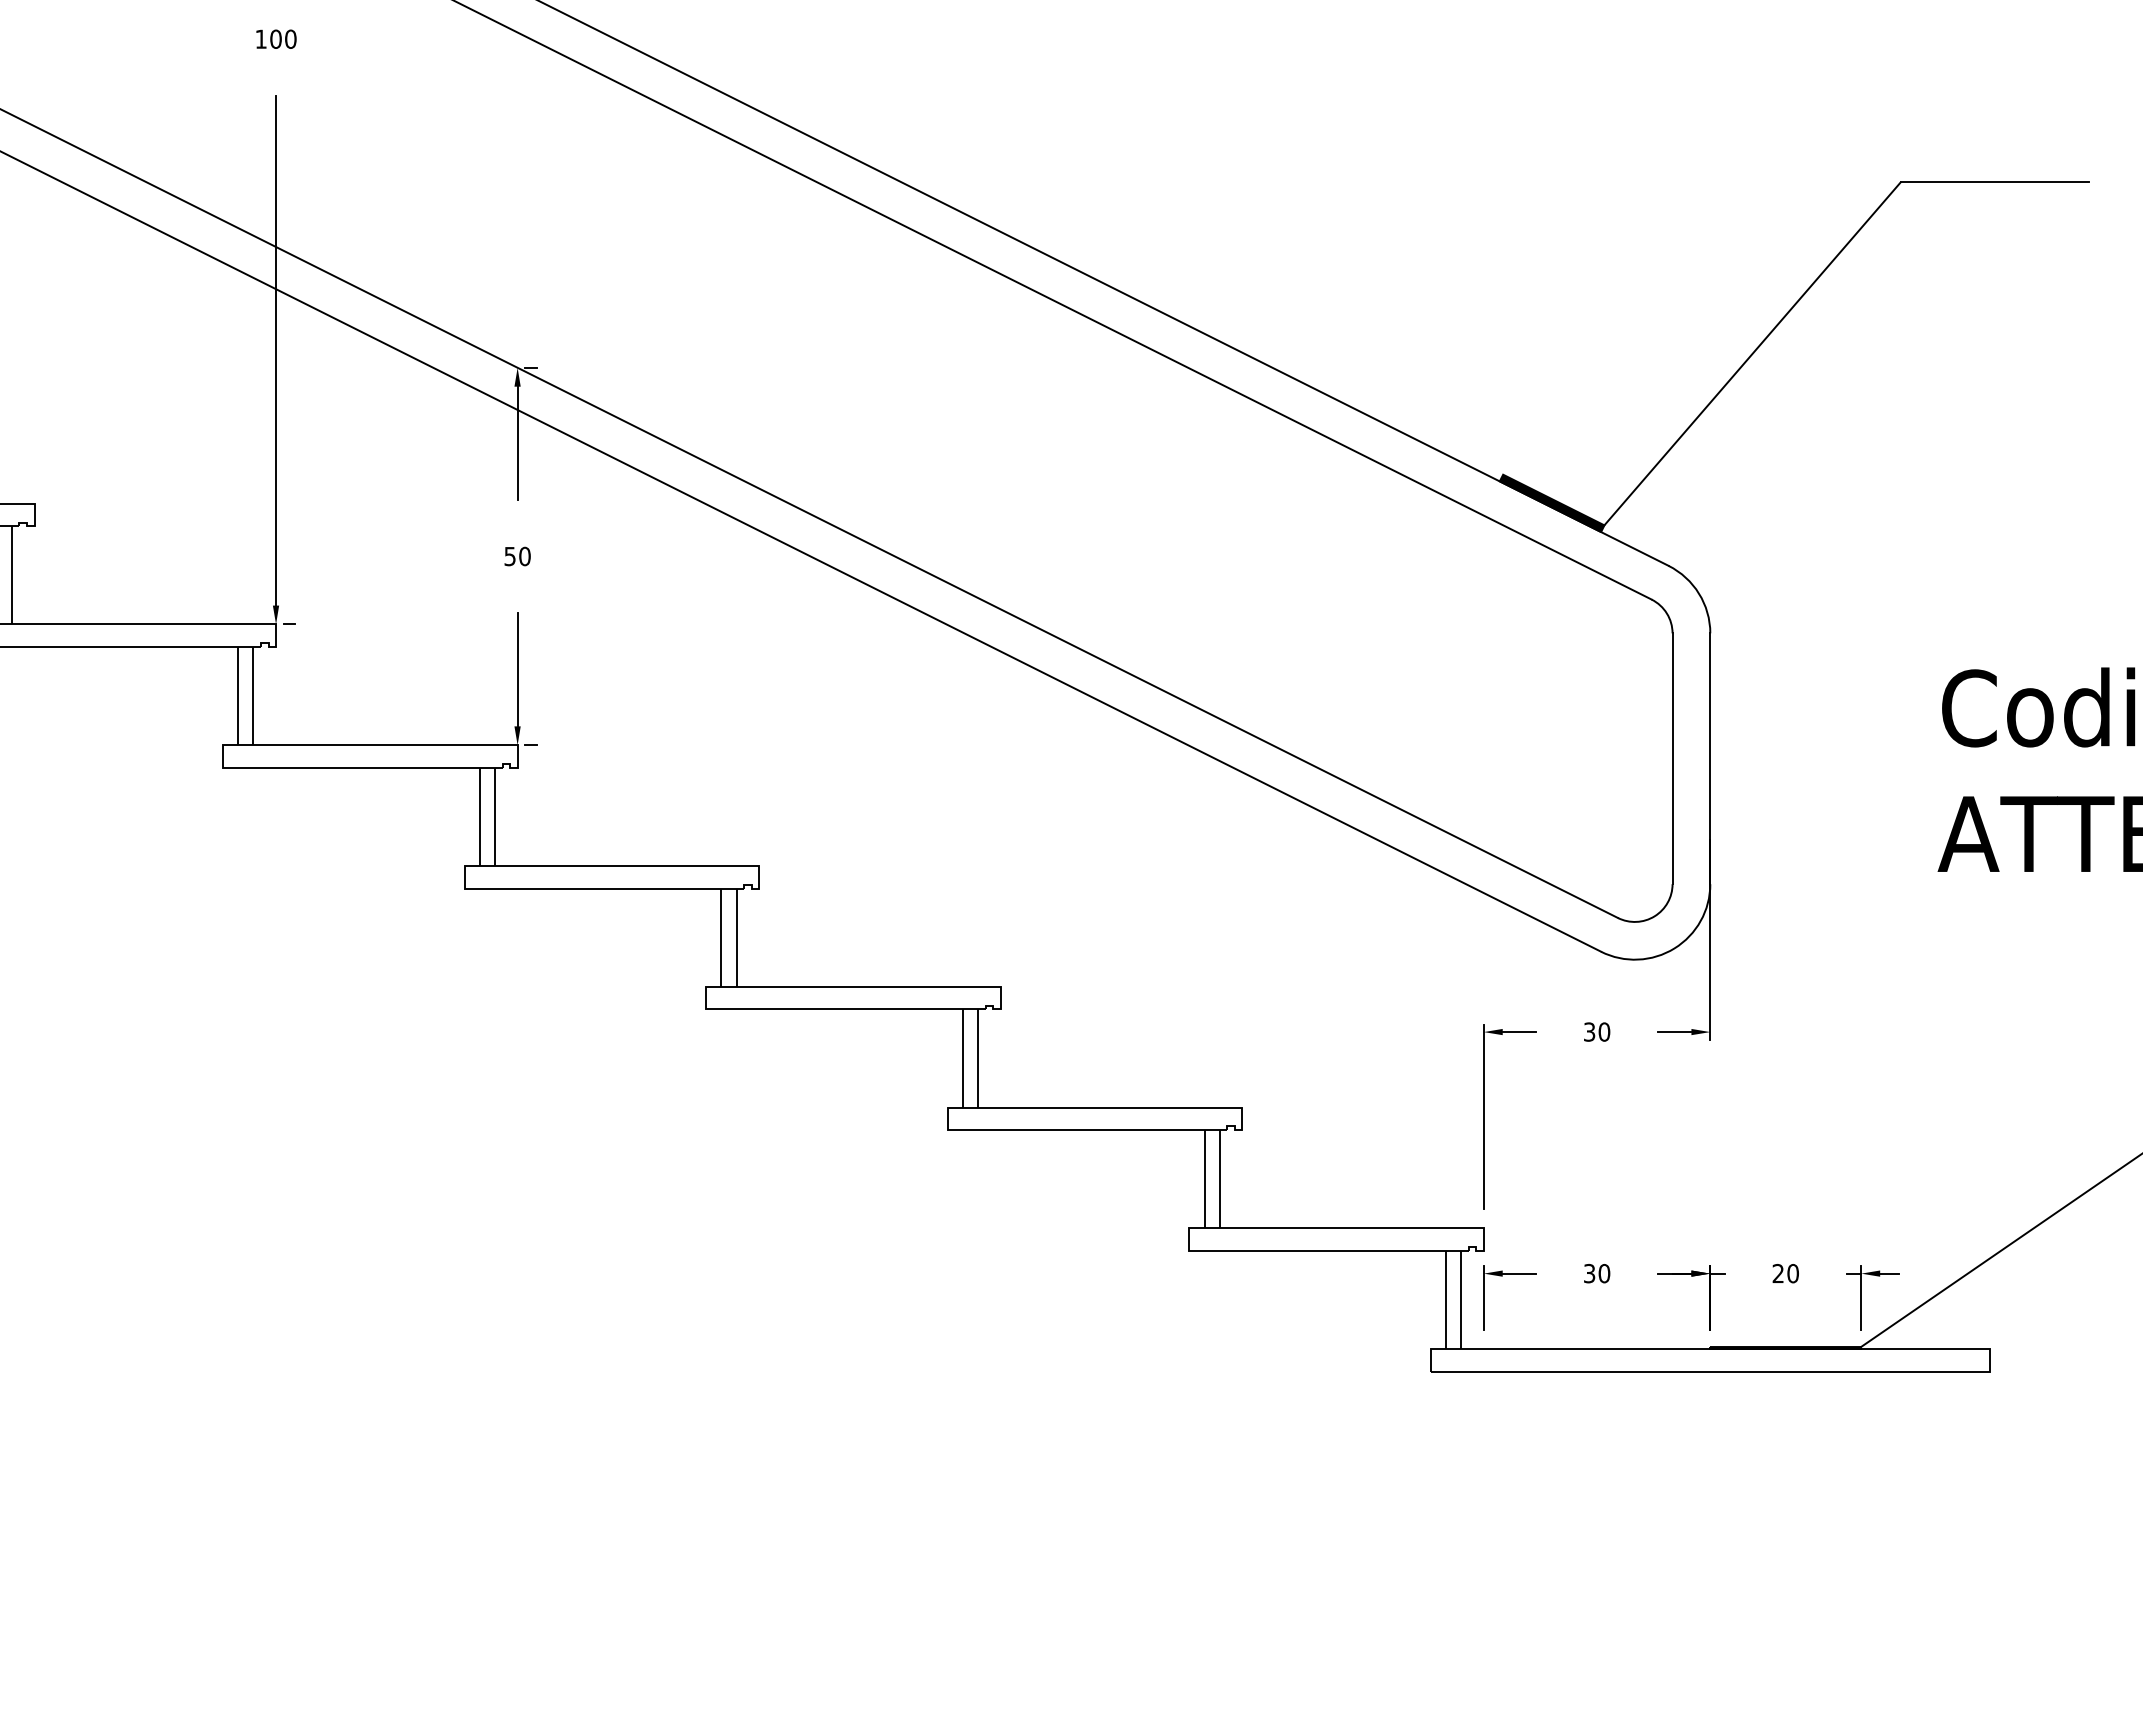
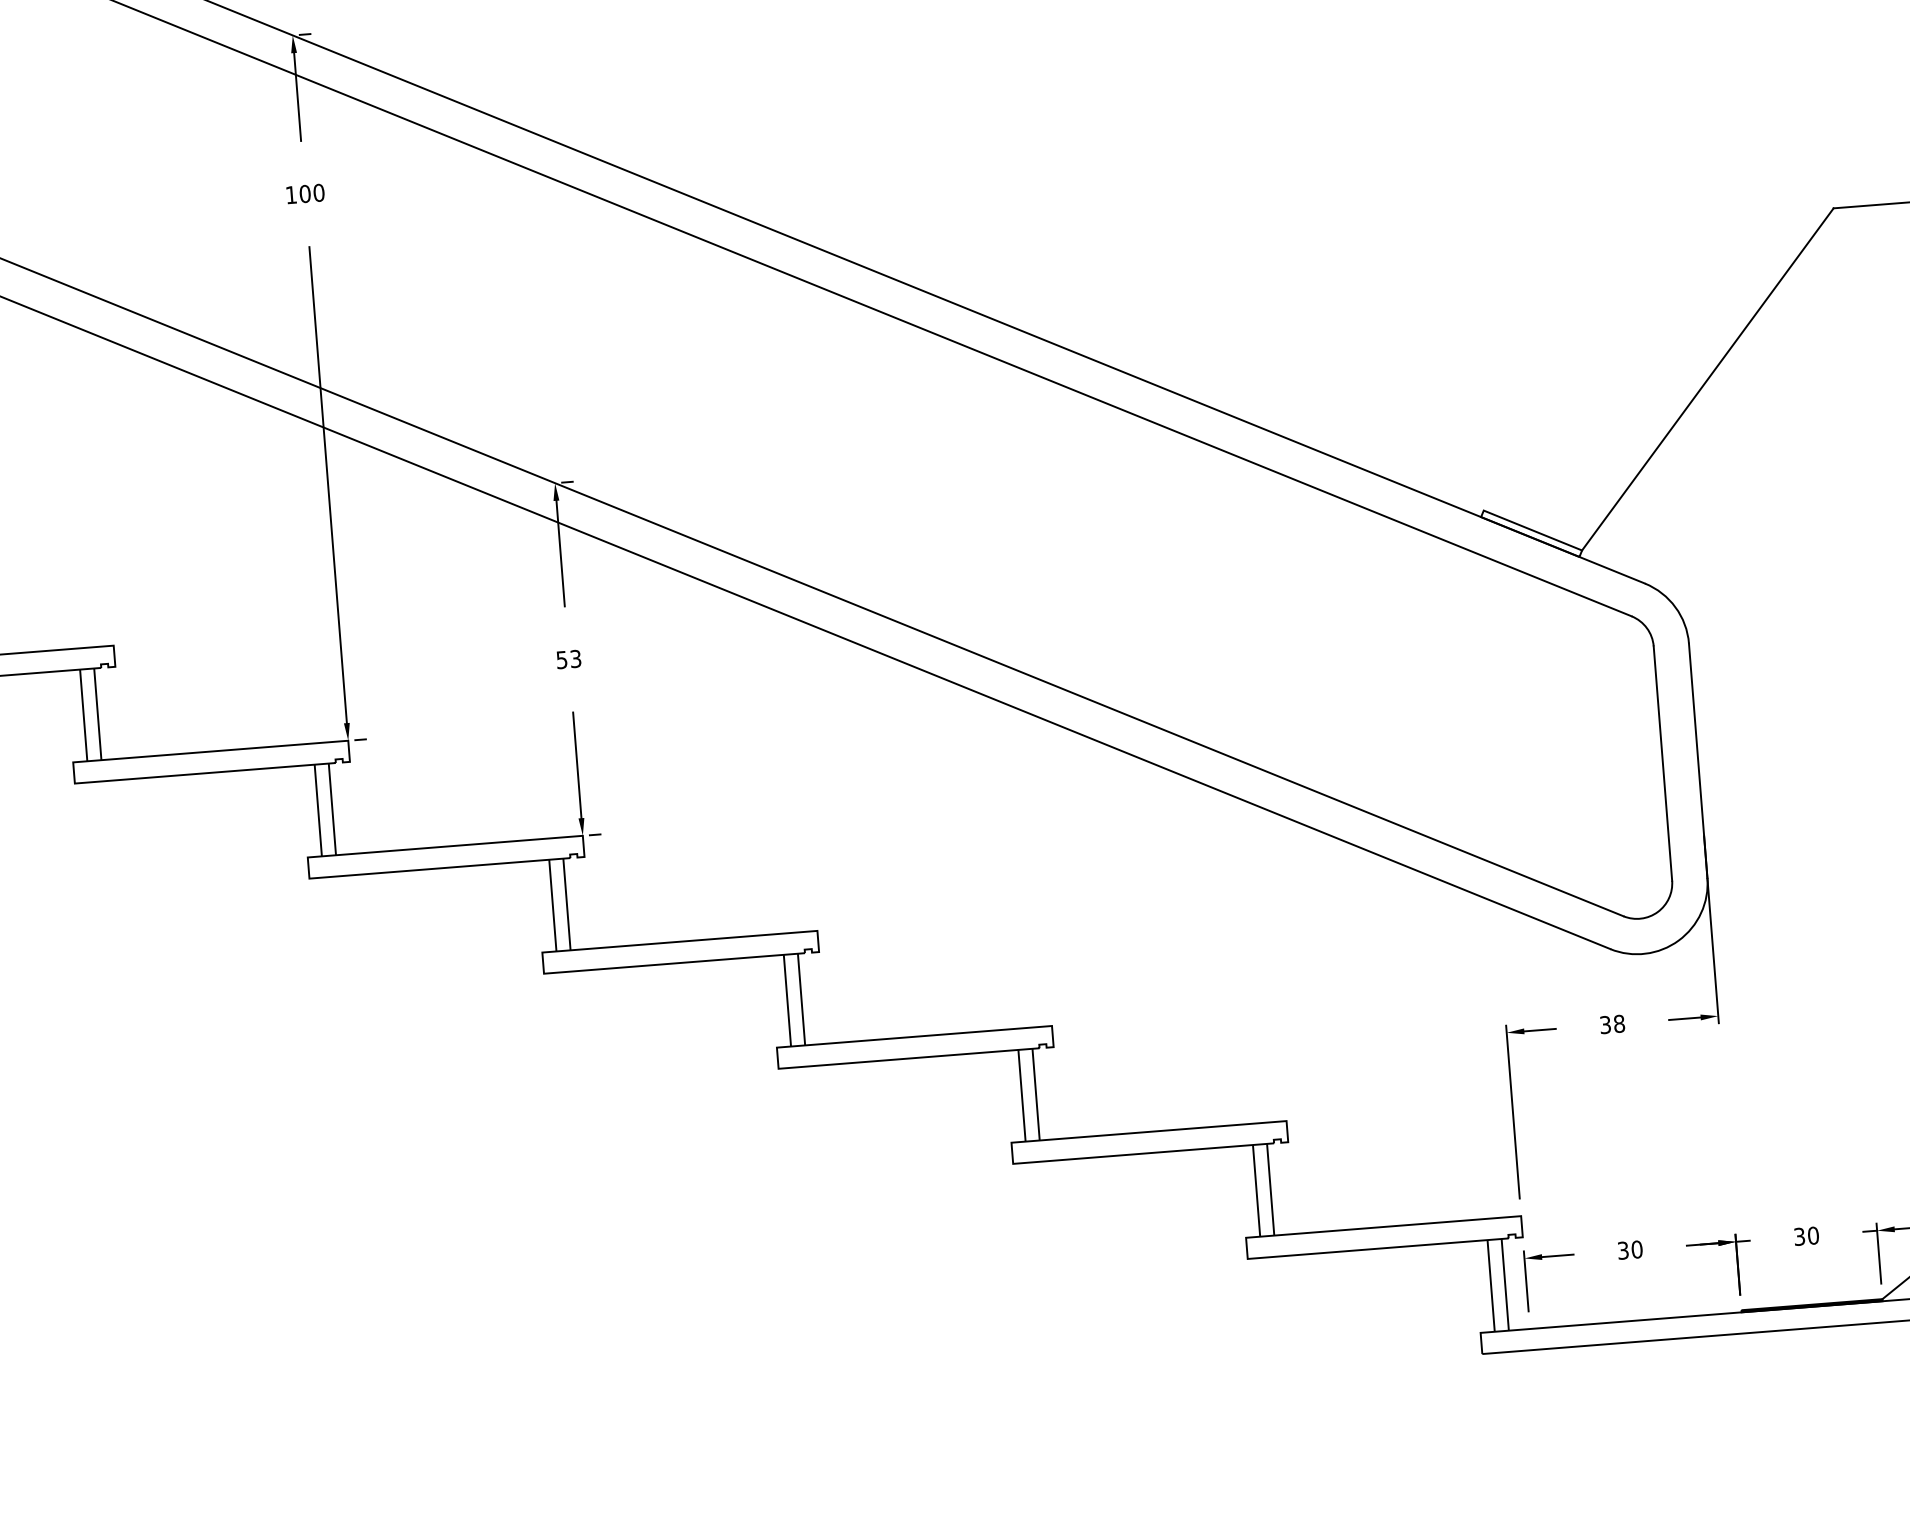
fill: (1551, 503) -> (1531, 533), removed
text: (524, 556) -> (575, 658), 50 -> 53
text: (1604, 1031) -> (1619, 1023), 30 -> 38
text: (1777, 1273) -> (1798, 1236), 20 -> 30

